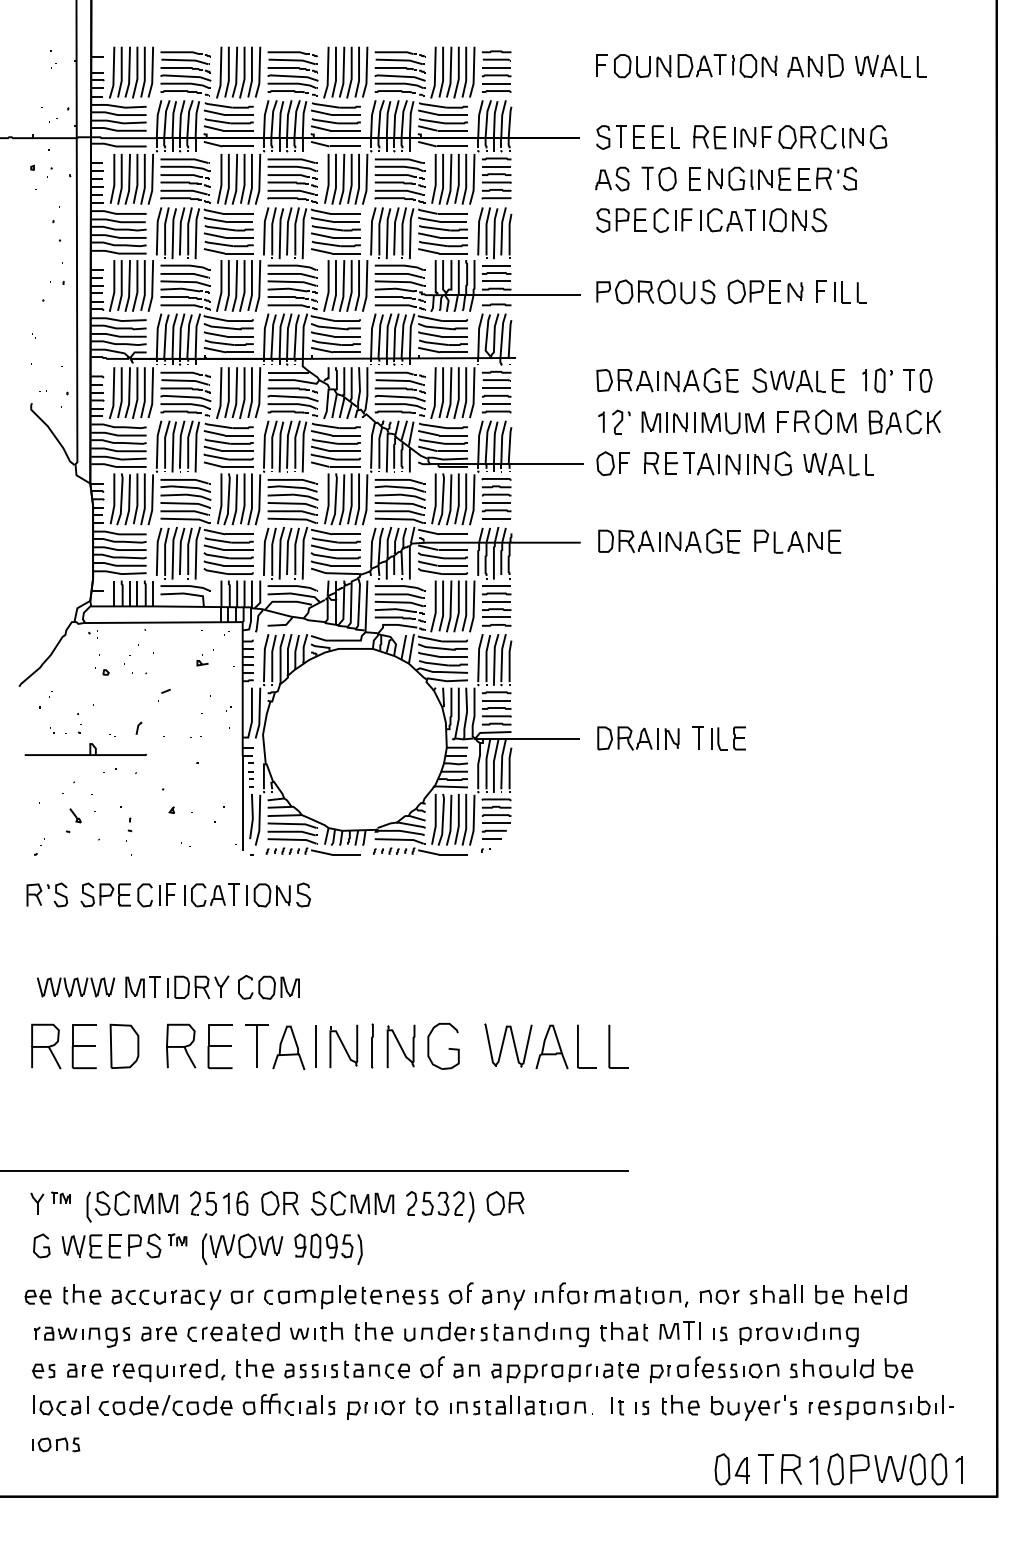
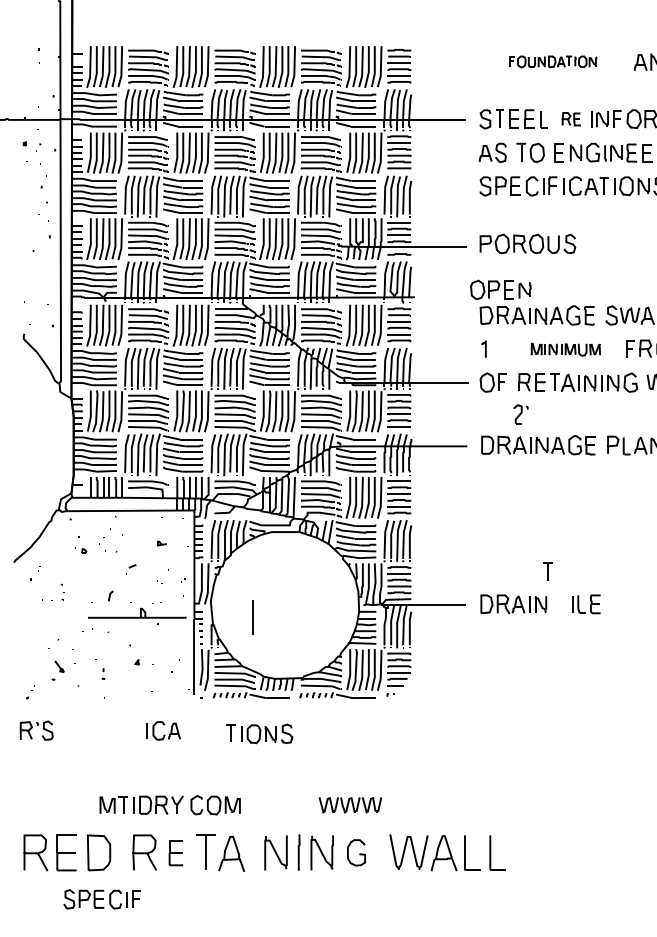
part: (686, 66) -> (552, 62), size x0.6
part: (709, 137) -> (571, 119), size x0.7
part: (765, 291) -> (500, 289), moved
part: (621, 421) -> (521, 413), moved
part: (702, 422) -> (565, 349), size x0.7
part: (697, 737) -> (546, 571), moved
part: (85, 749) -> (136, 613), moved
part: (127, 894) -> (101, 898), moved
part: (269, 894) -> (259, 733), moved
part: (76, 987) -> (350, 805), moved
part: (219, 1046) -> (175, 852), size x0.7
line: (315, 1046) -> (253, 617), moved
part: (443, 1046) -> (356, 852), size x0.7

